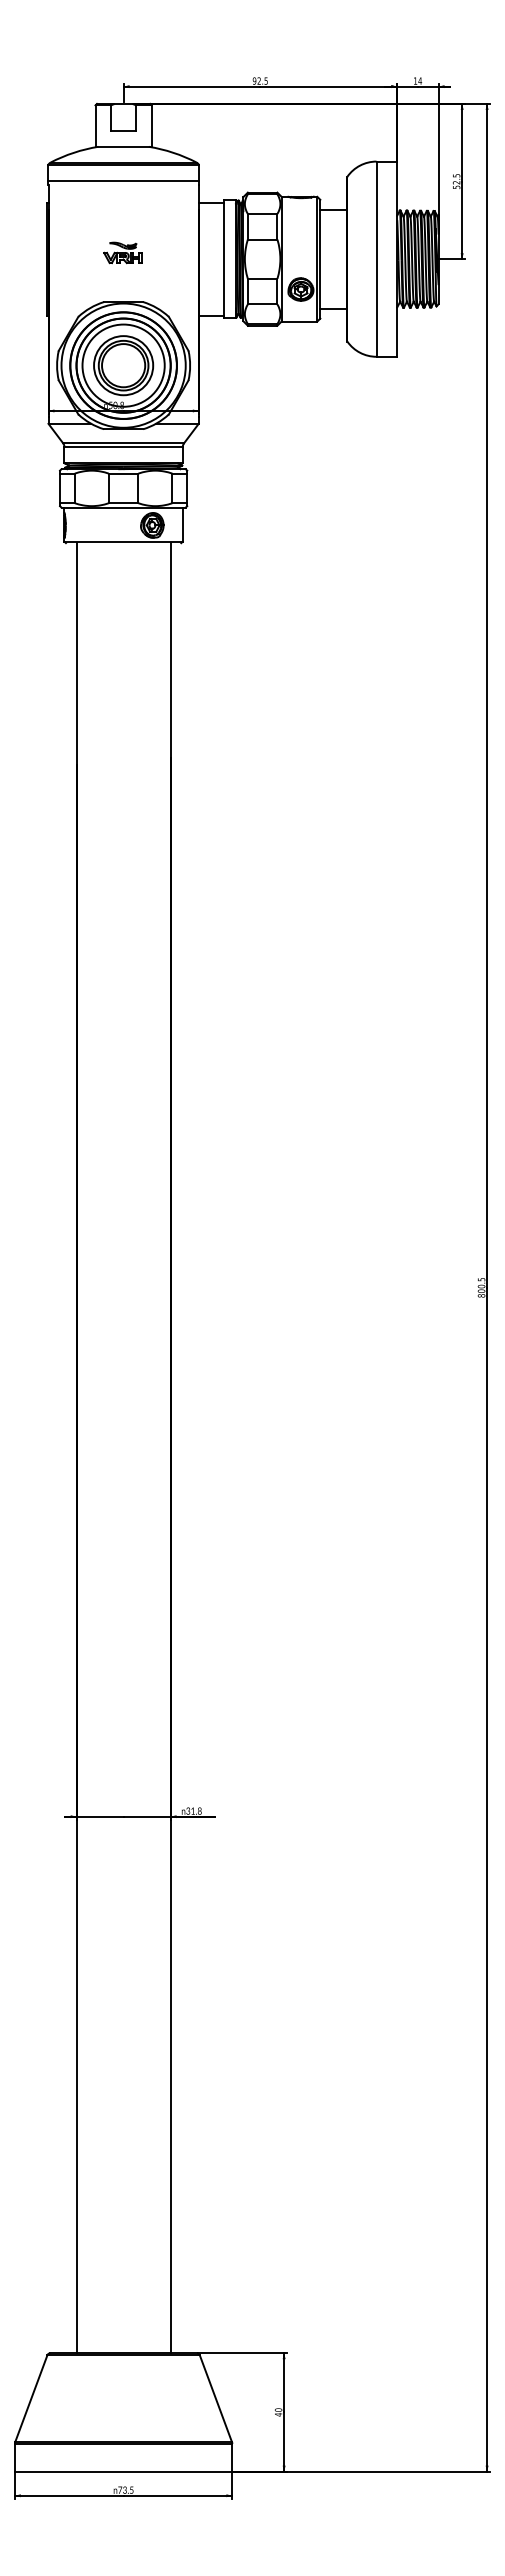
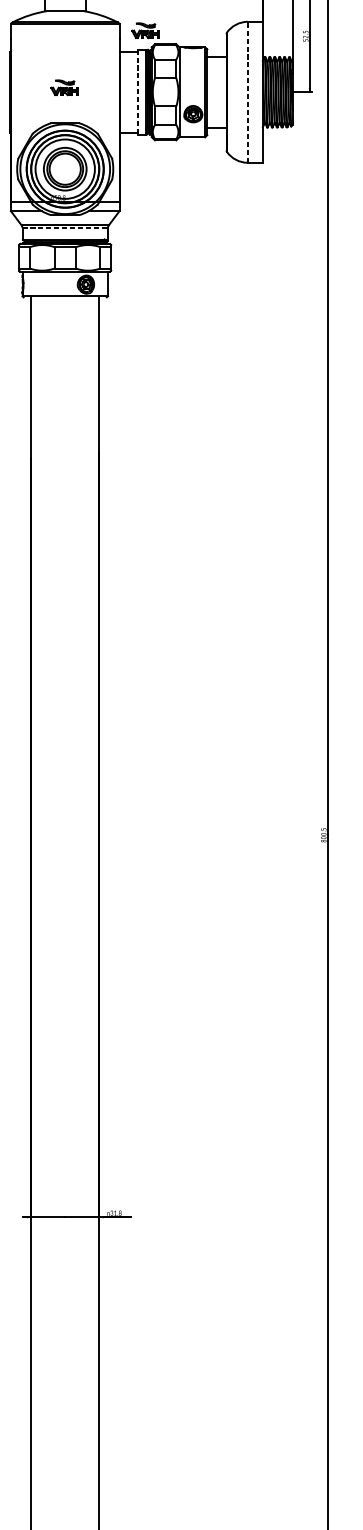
part: (234, 173) -> (145, 30), added
line: (123, 180) -> (65, 35), removed
line: (224, 259) -> (138, 92), solid -> dashed
line: (376, 259) -> (247, 92), solid -> dashed
line: (124, 447) -> (65, 228), solid -> dashed

